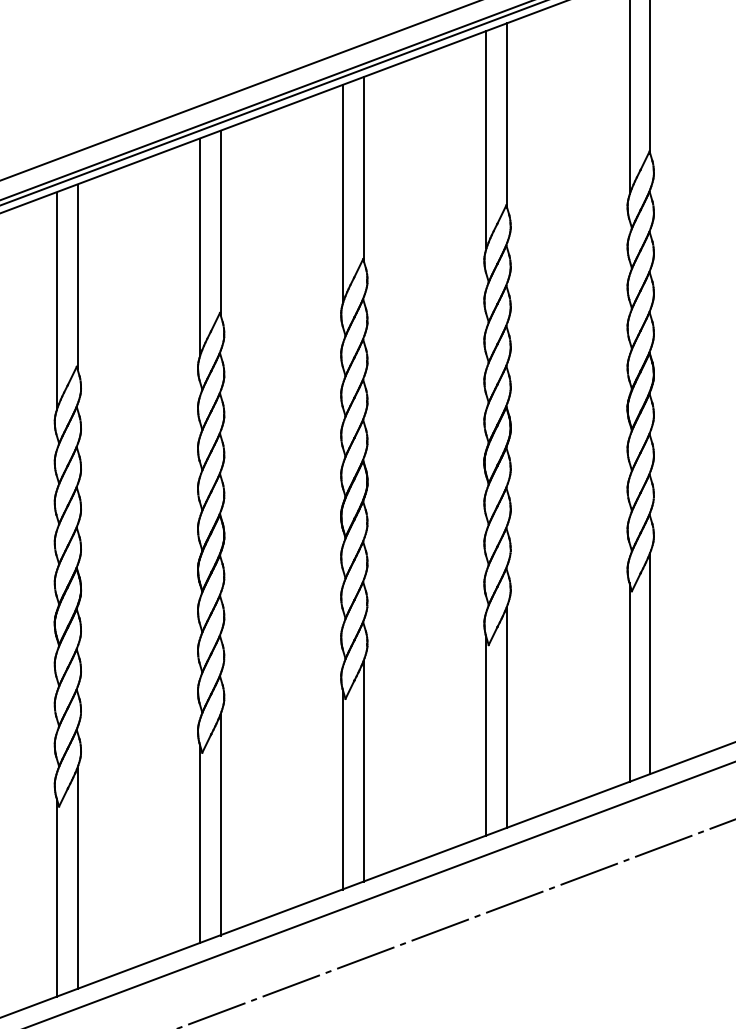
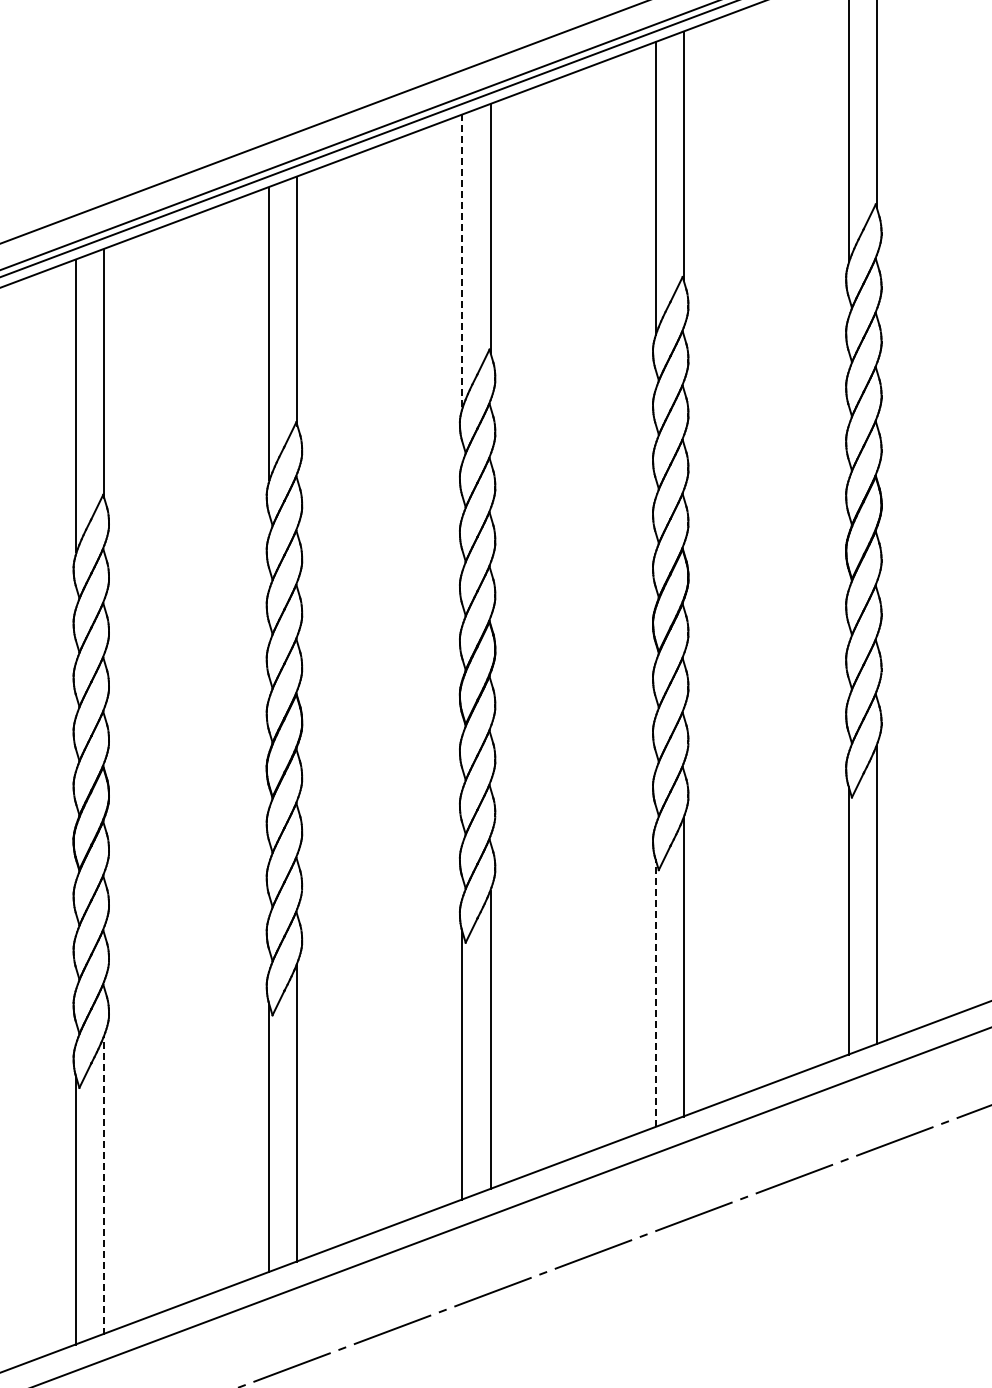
line: (343, 193) -> (462, 260), solid -> dashed
line: (486, 735) -> (655, 992), solid -> dashed
line: (77, 878) -> (104, 1184), solid -> dashed

